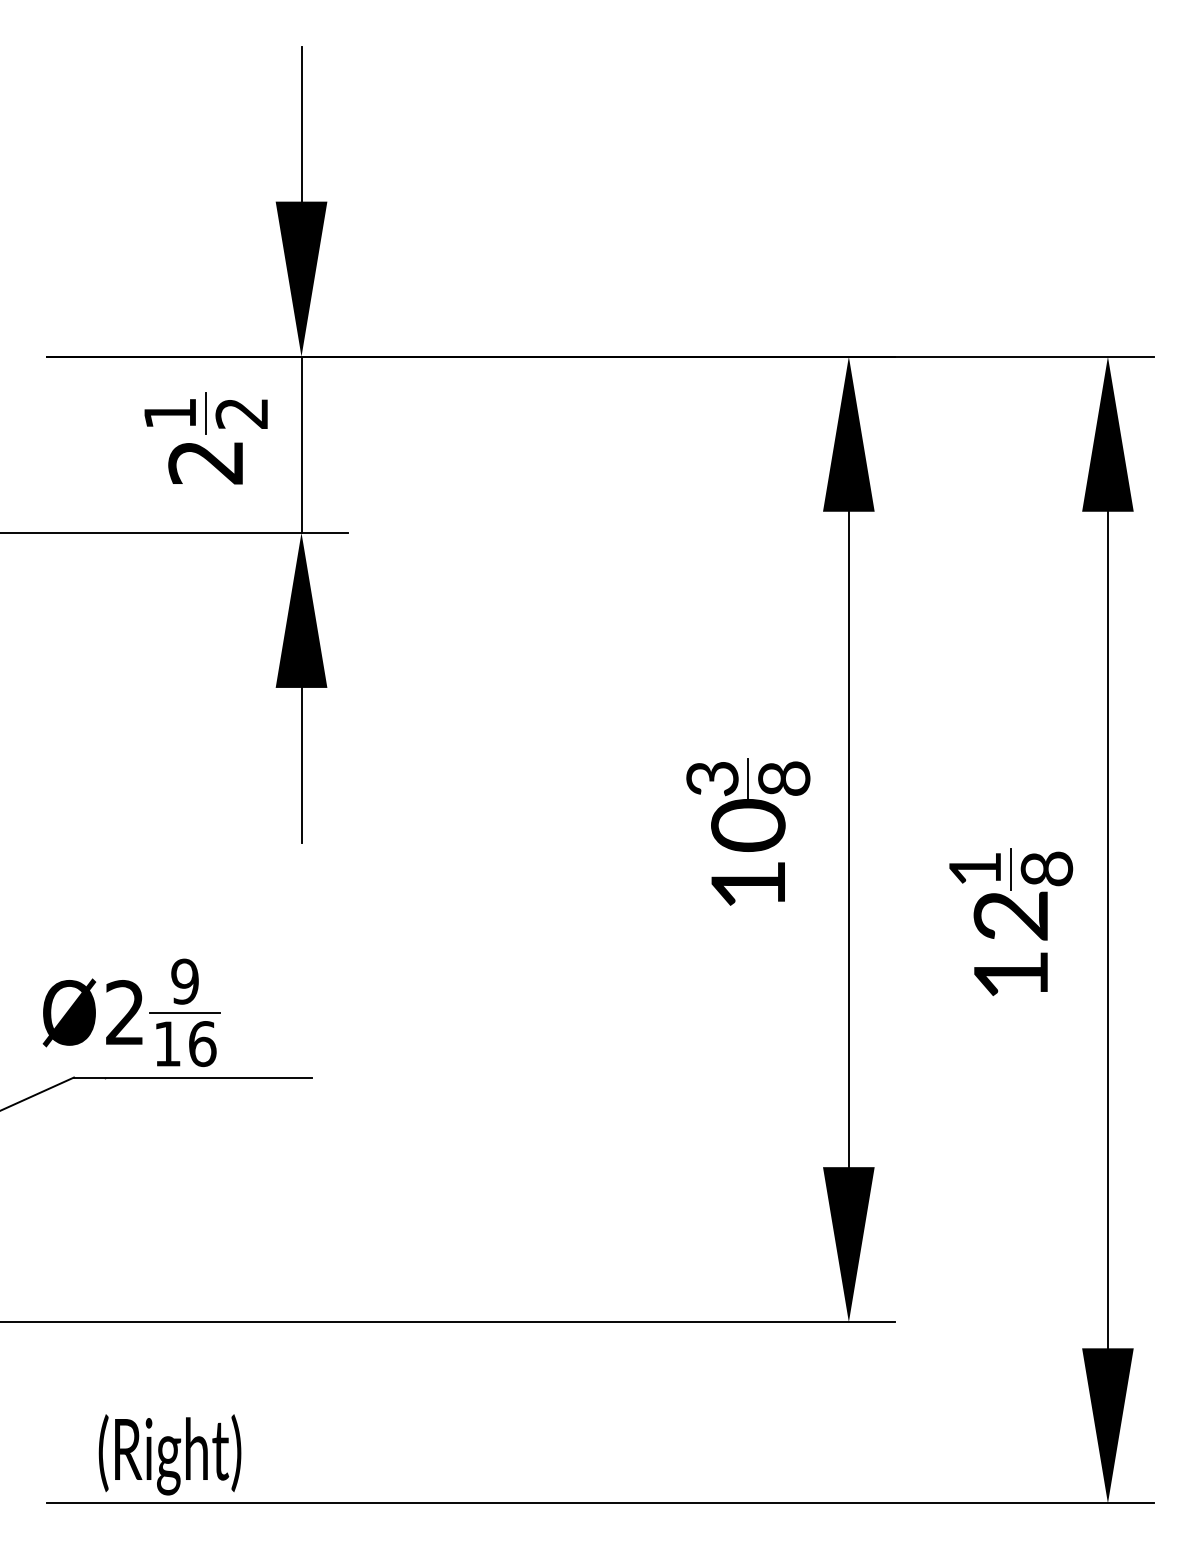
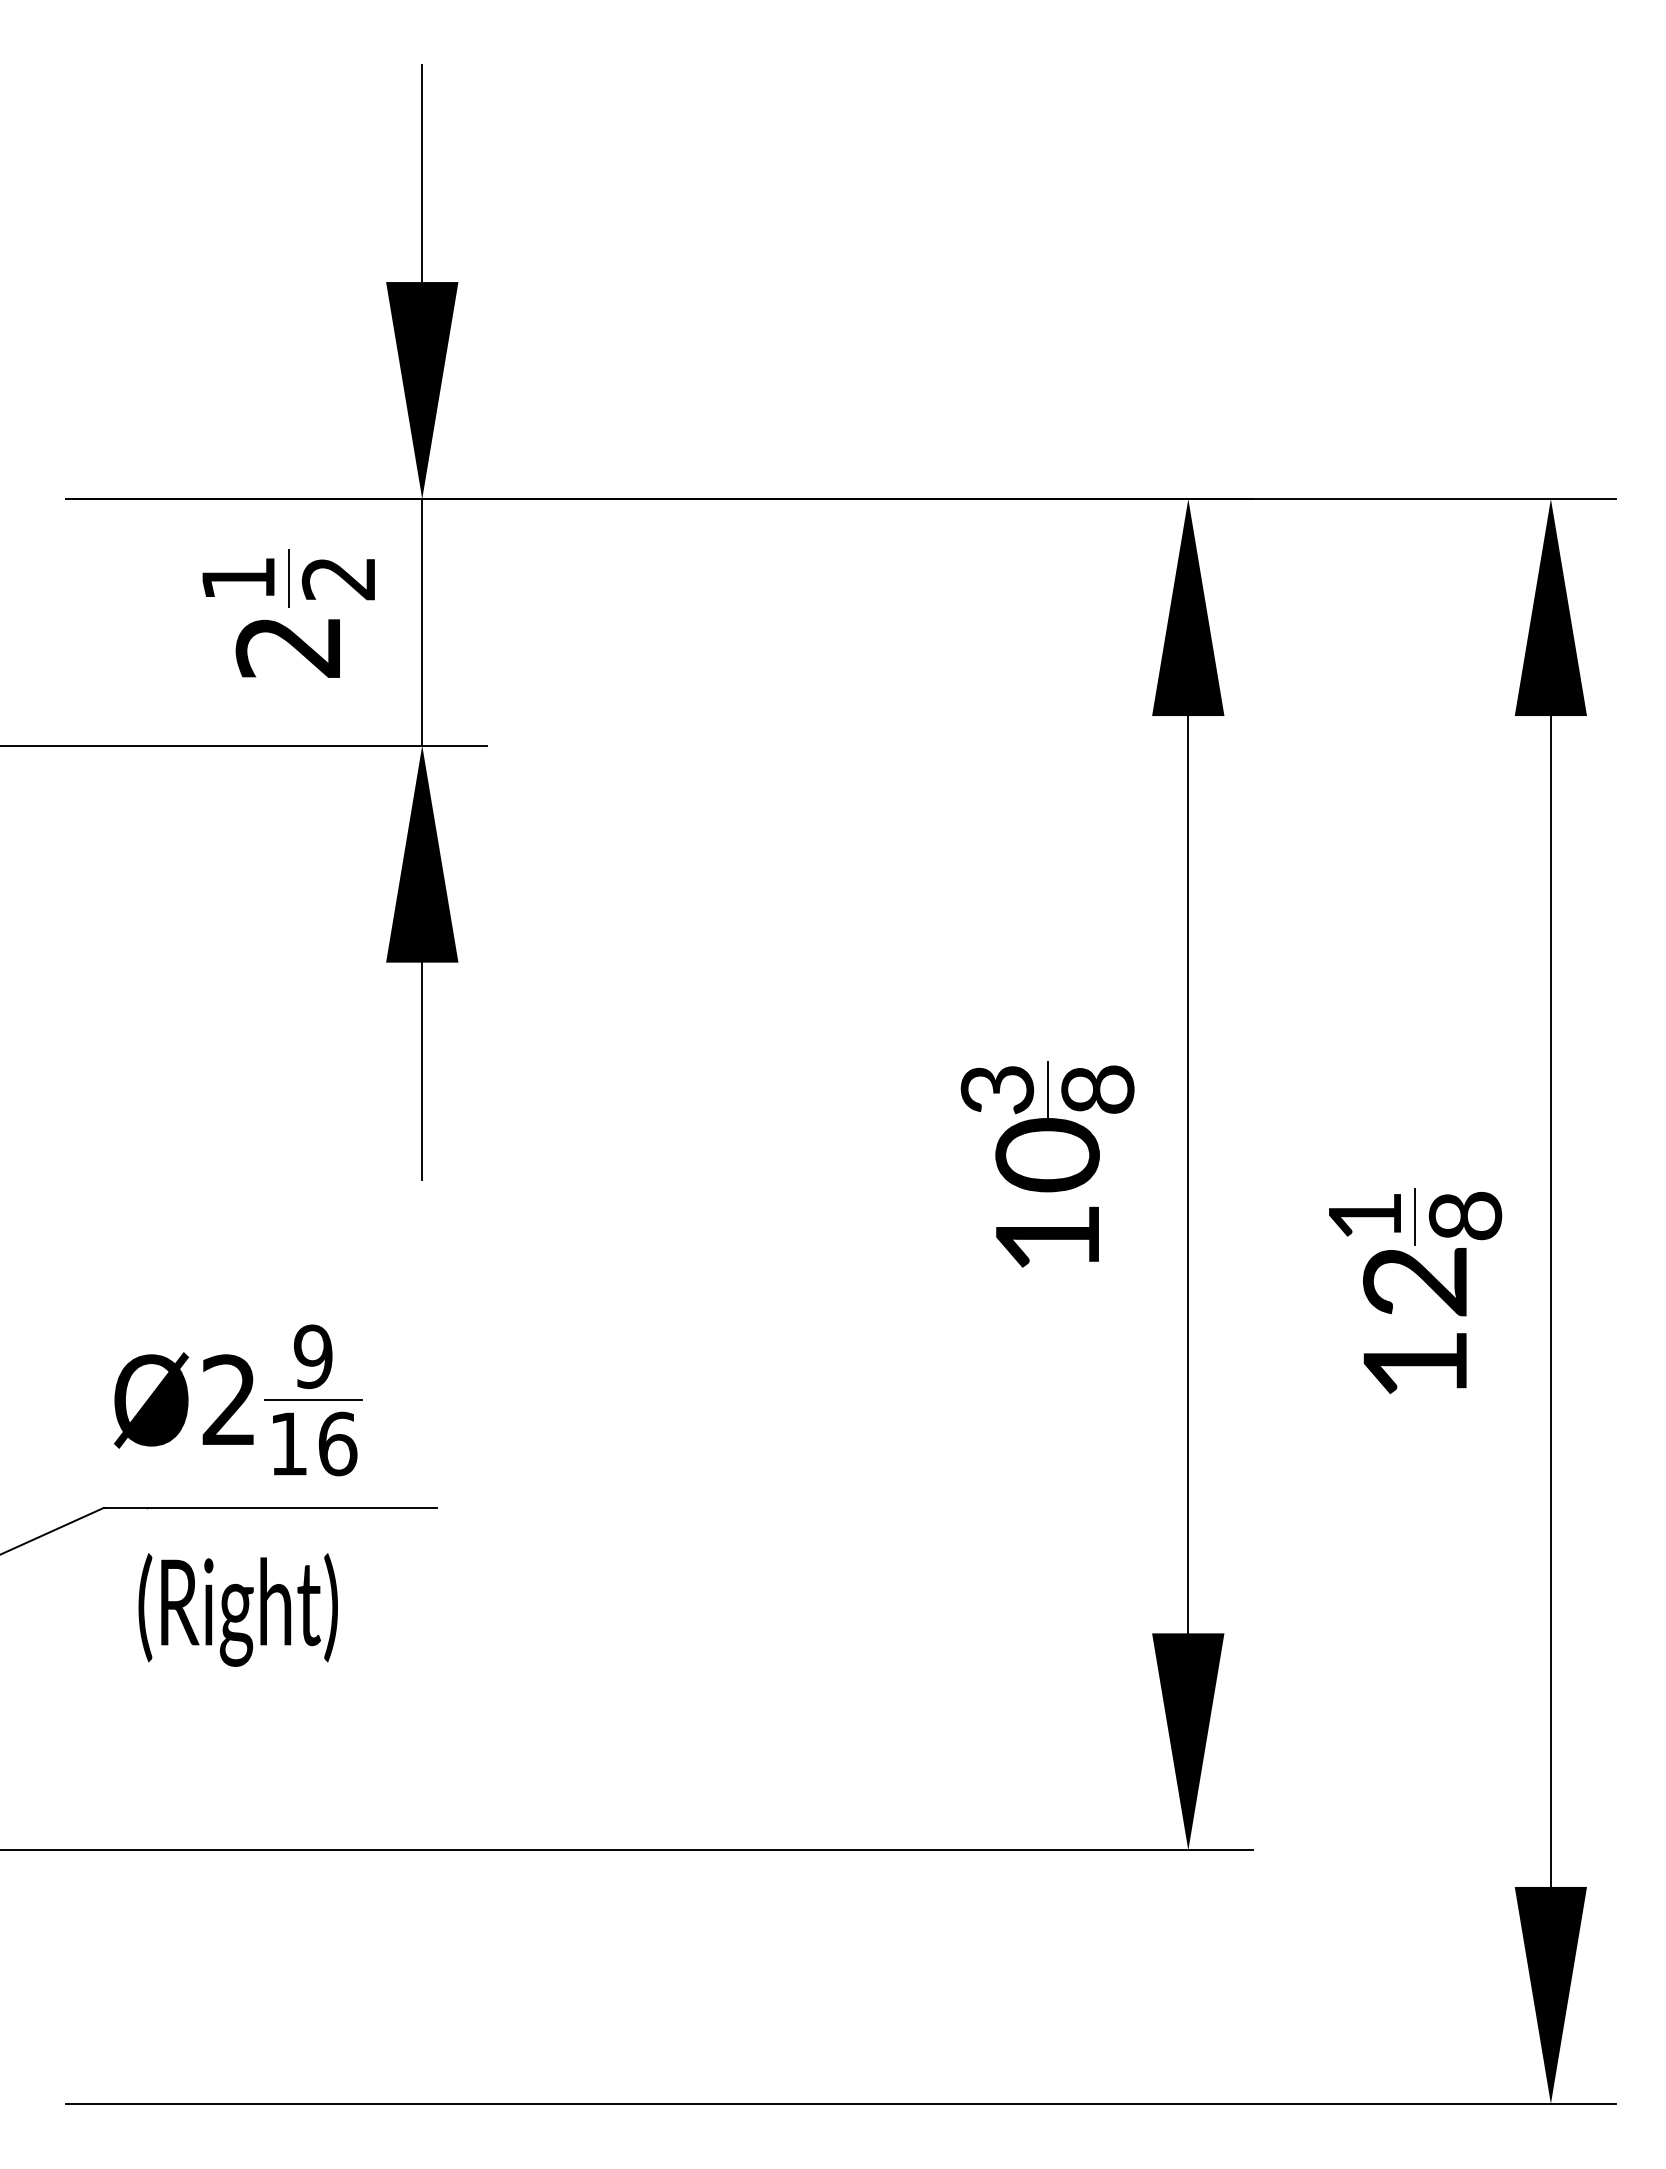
part: (131, 1012) -> (238, 1400), moved
text: (169, 1454) -> (237, 1609), moved

